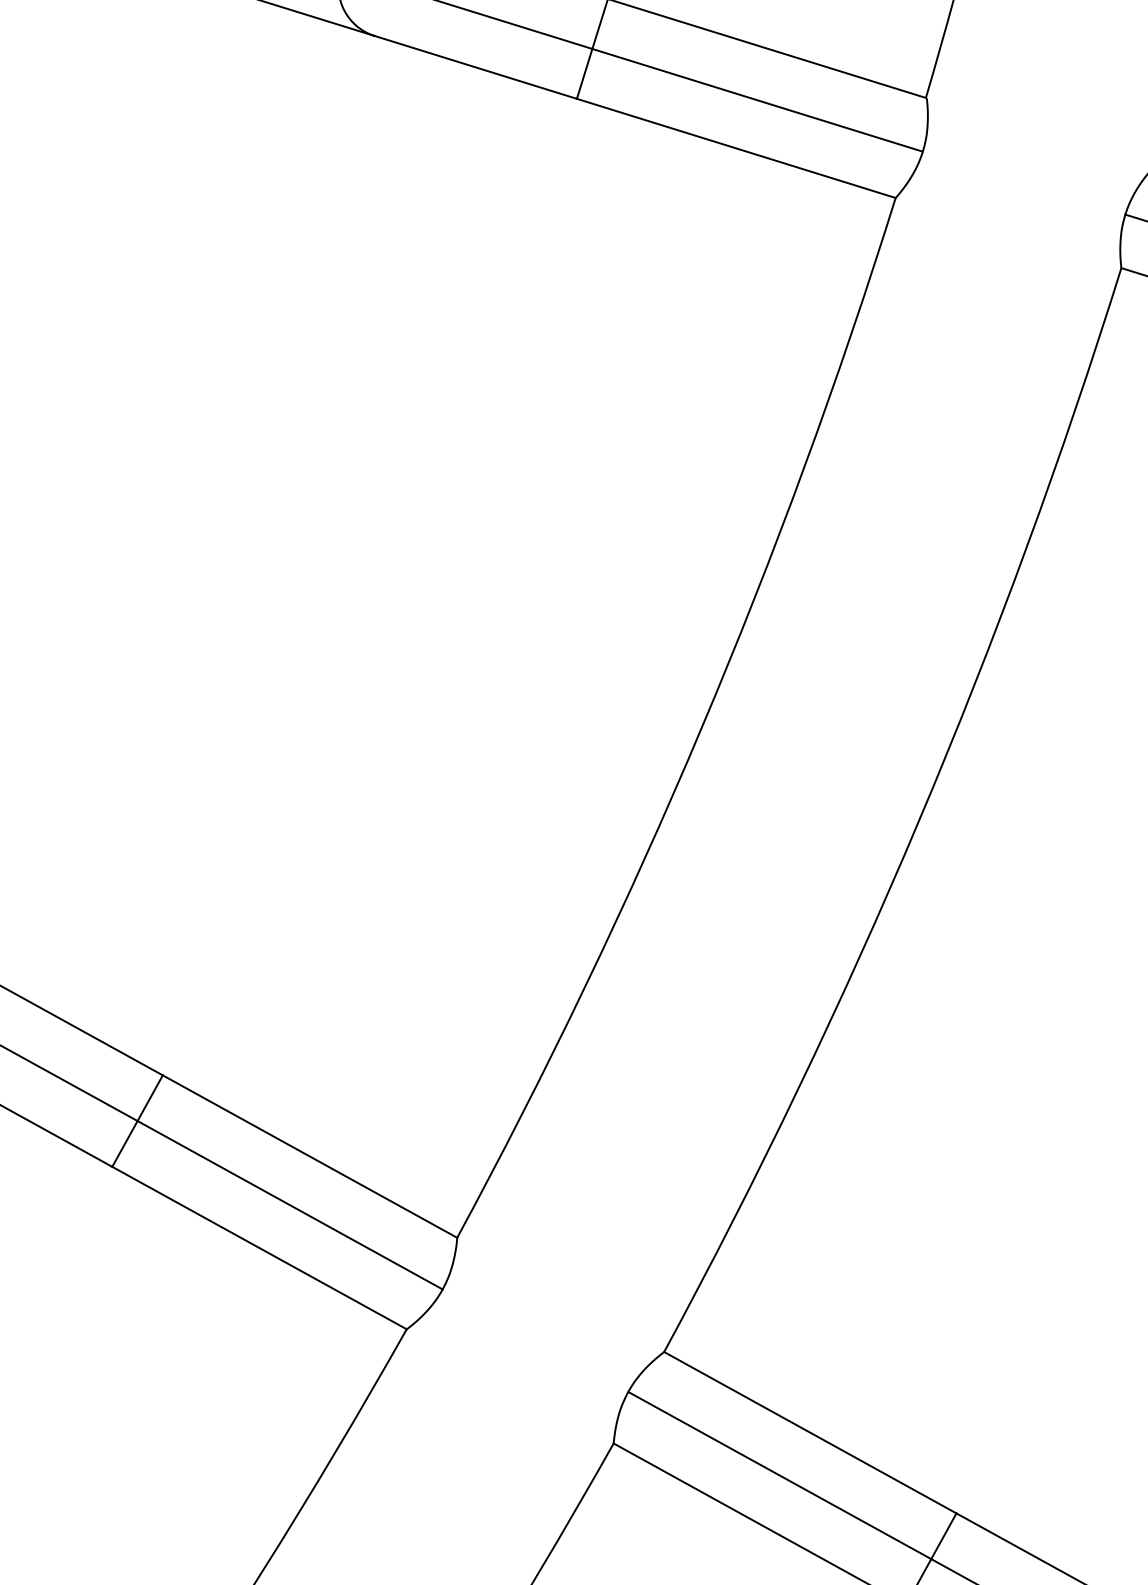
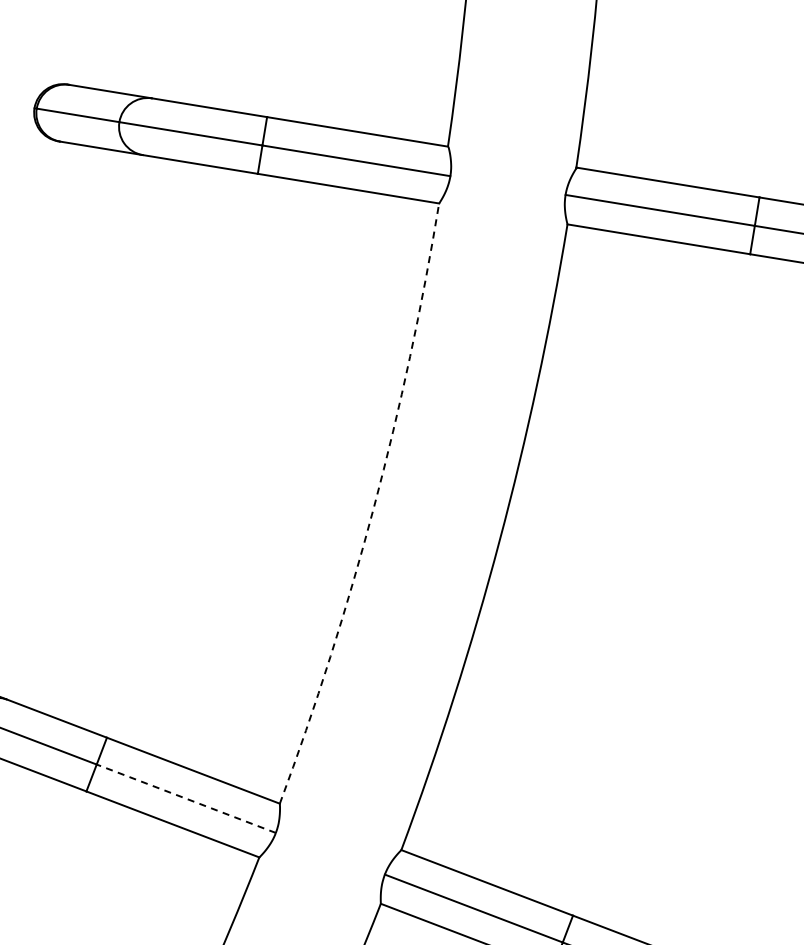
arc: (700, 728) -> (373, 507), solid -> dashed
line: (290, 1204) -> (186, 798), solid -> dashed

